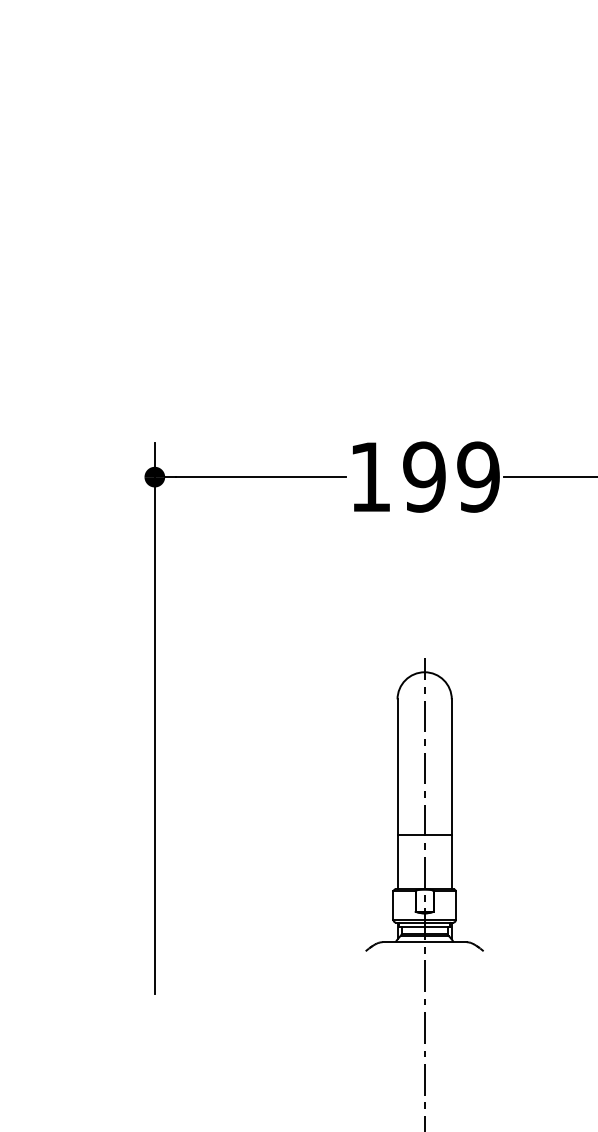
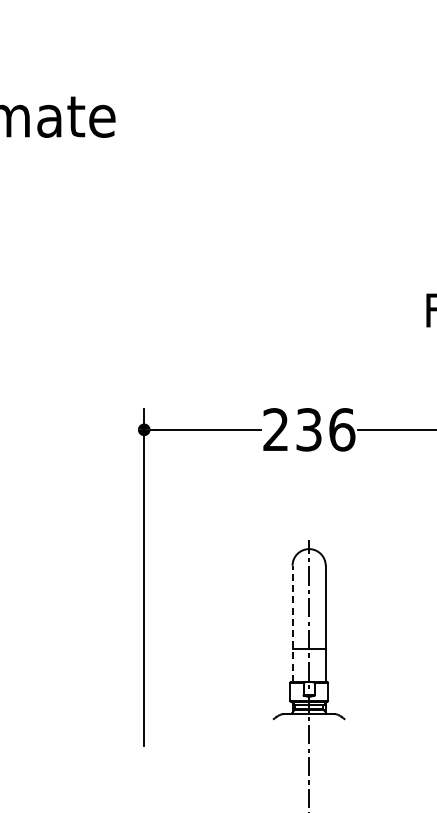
text: (425, 476) -> (309, 429), 199 -> 236
line: (397, 793) -> (292, 623), solid -> dashed

